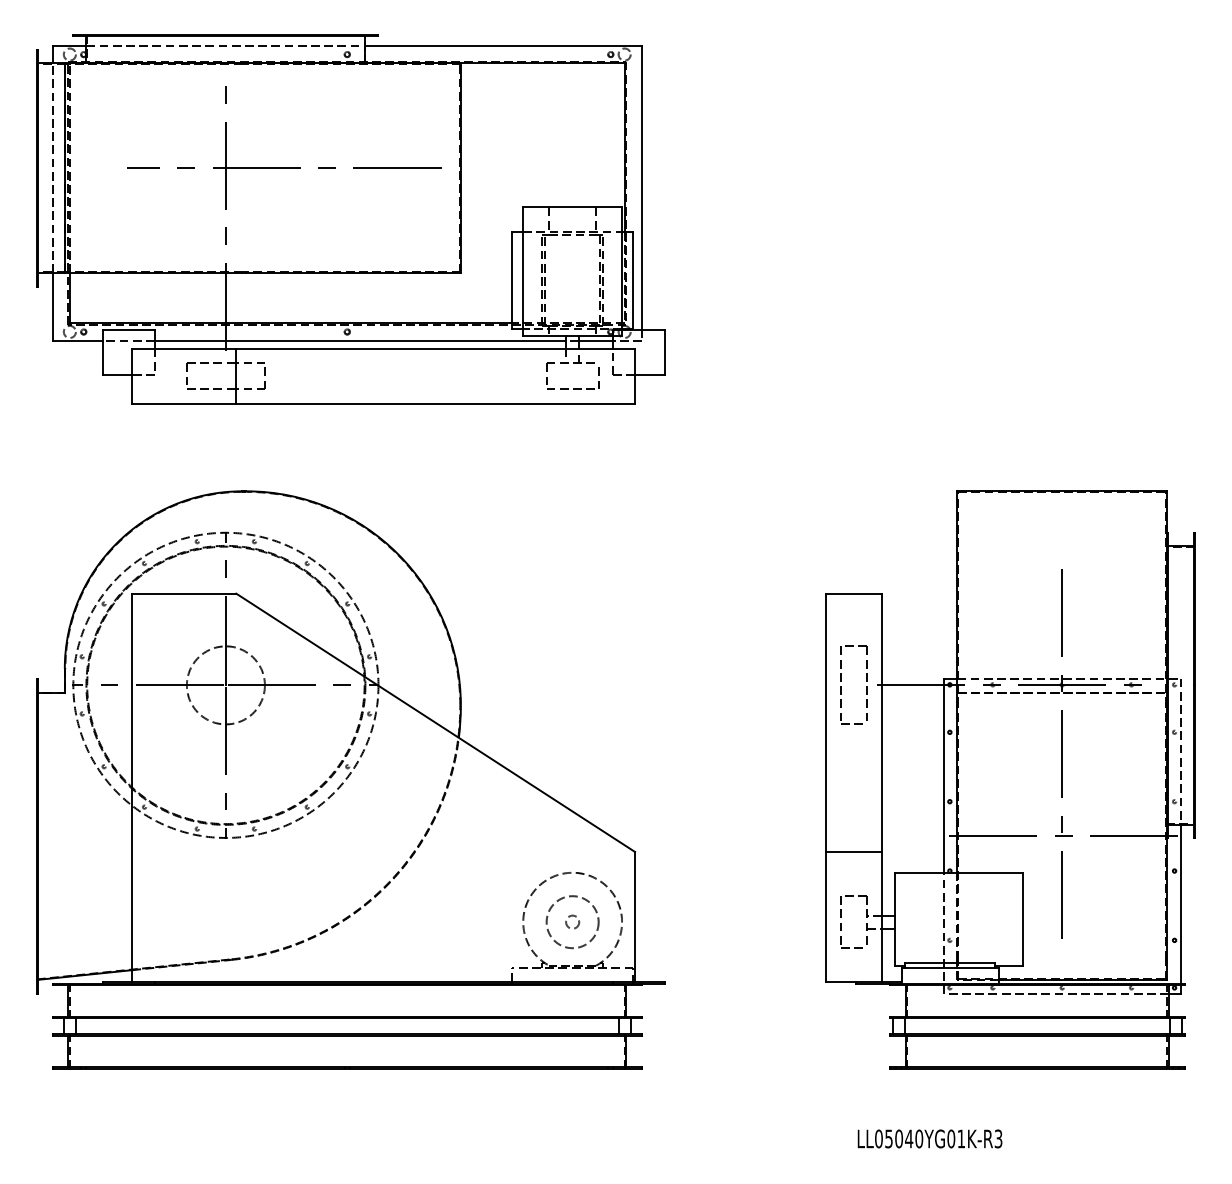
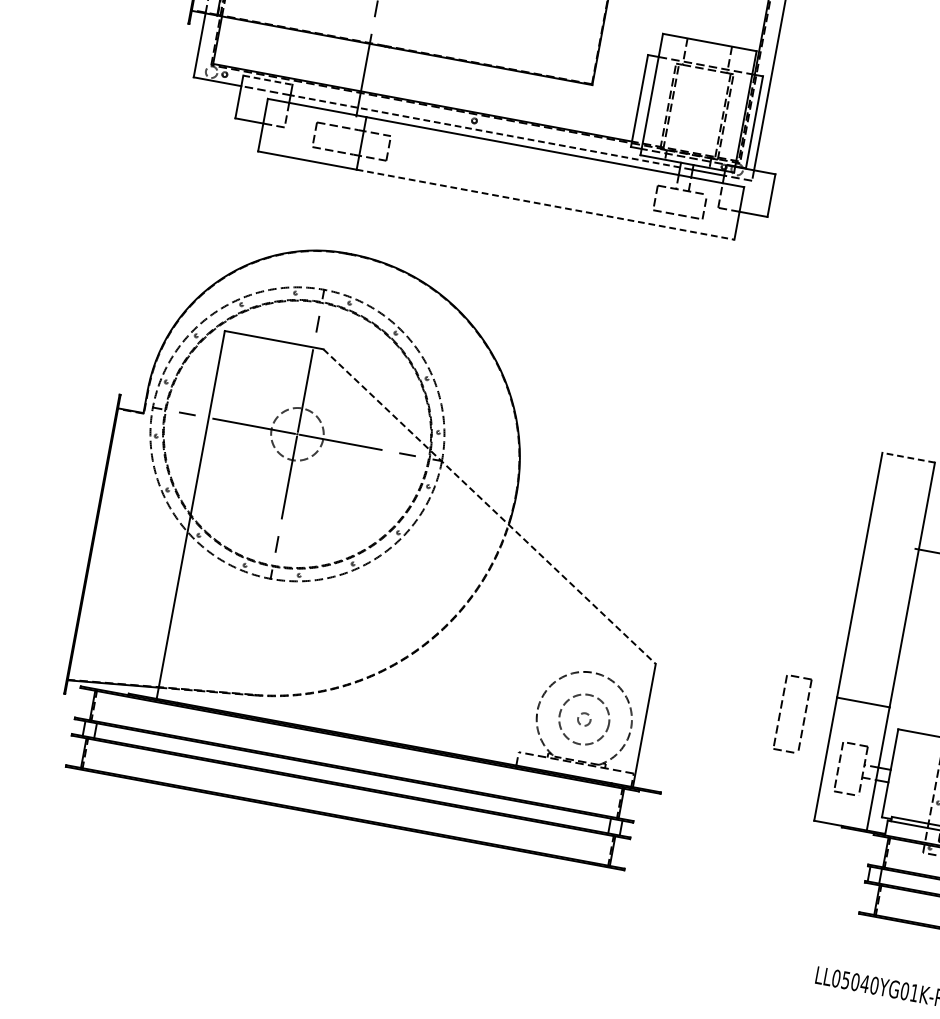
line: (129, 329) -> (268, 80), solid -> dashed
line: (360, 340) -> (485, 131), solid -> dashed
line: (436, 404) -> (546, 205), solid -> dashed
line: (854, 593) -> (909, 457), solid -> dashed
circle: (225, 685) -> (297, 434), size x0.7
part: (841, 686) -> (780, 713), moved
line: (435, 722) -> (489, 506), solid -> dashed

